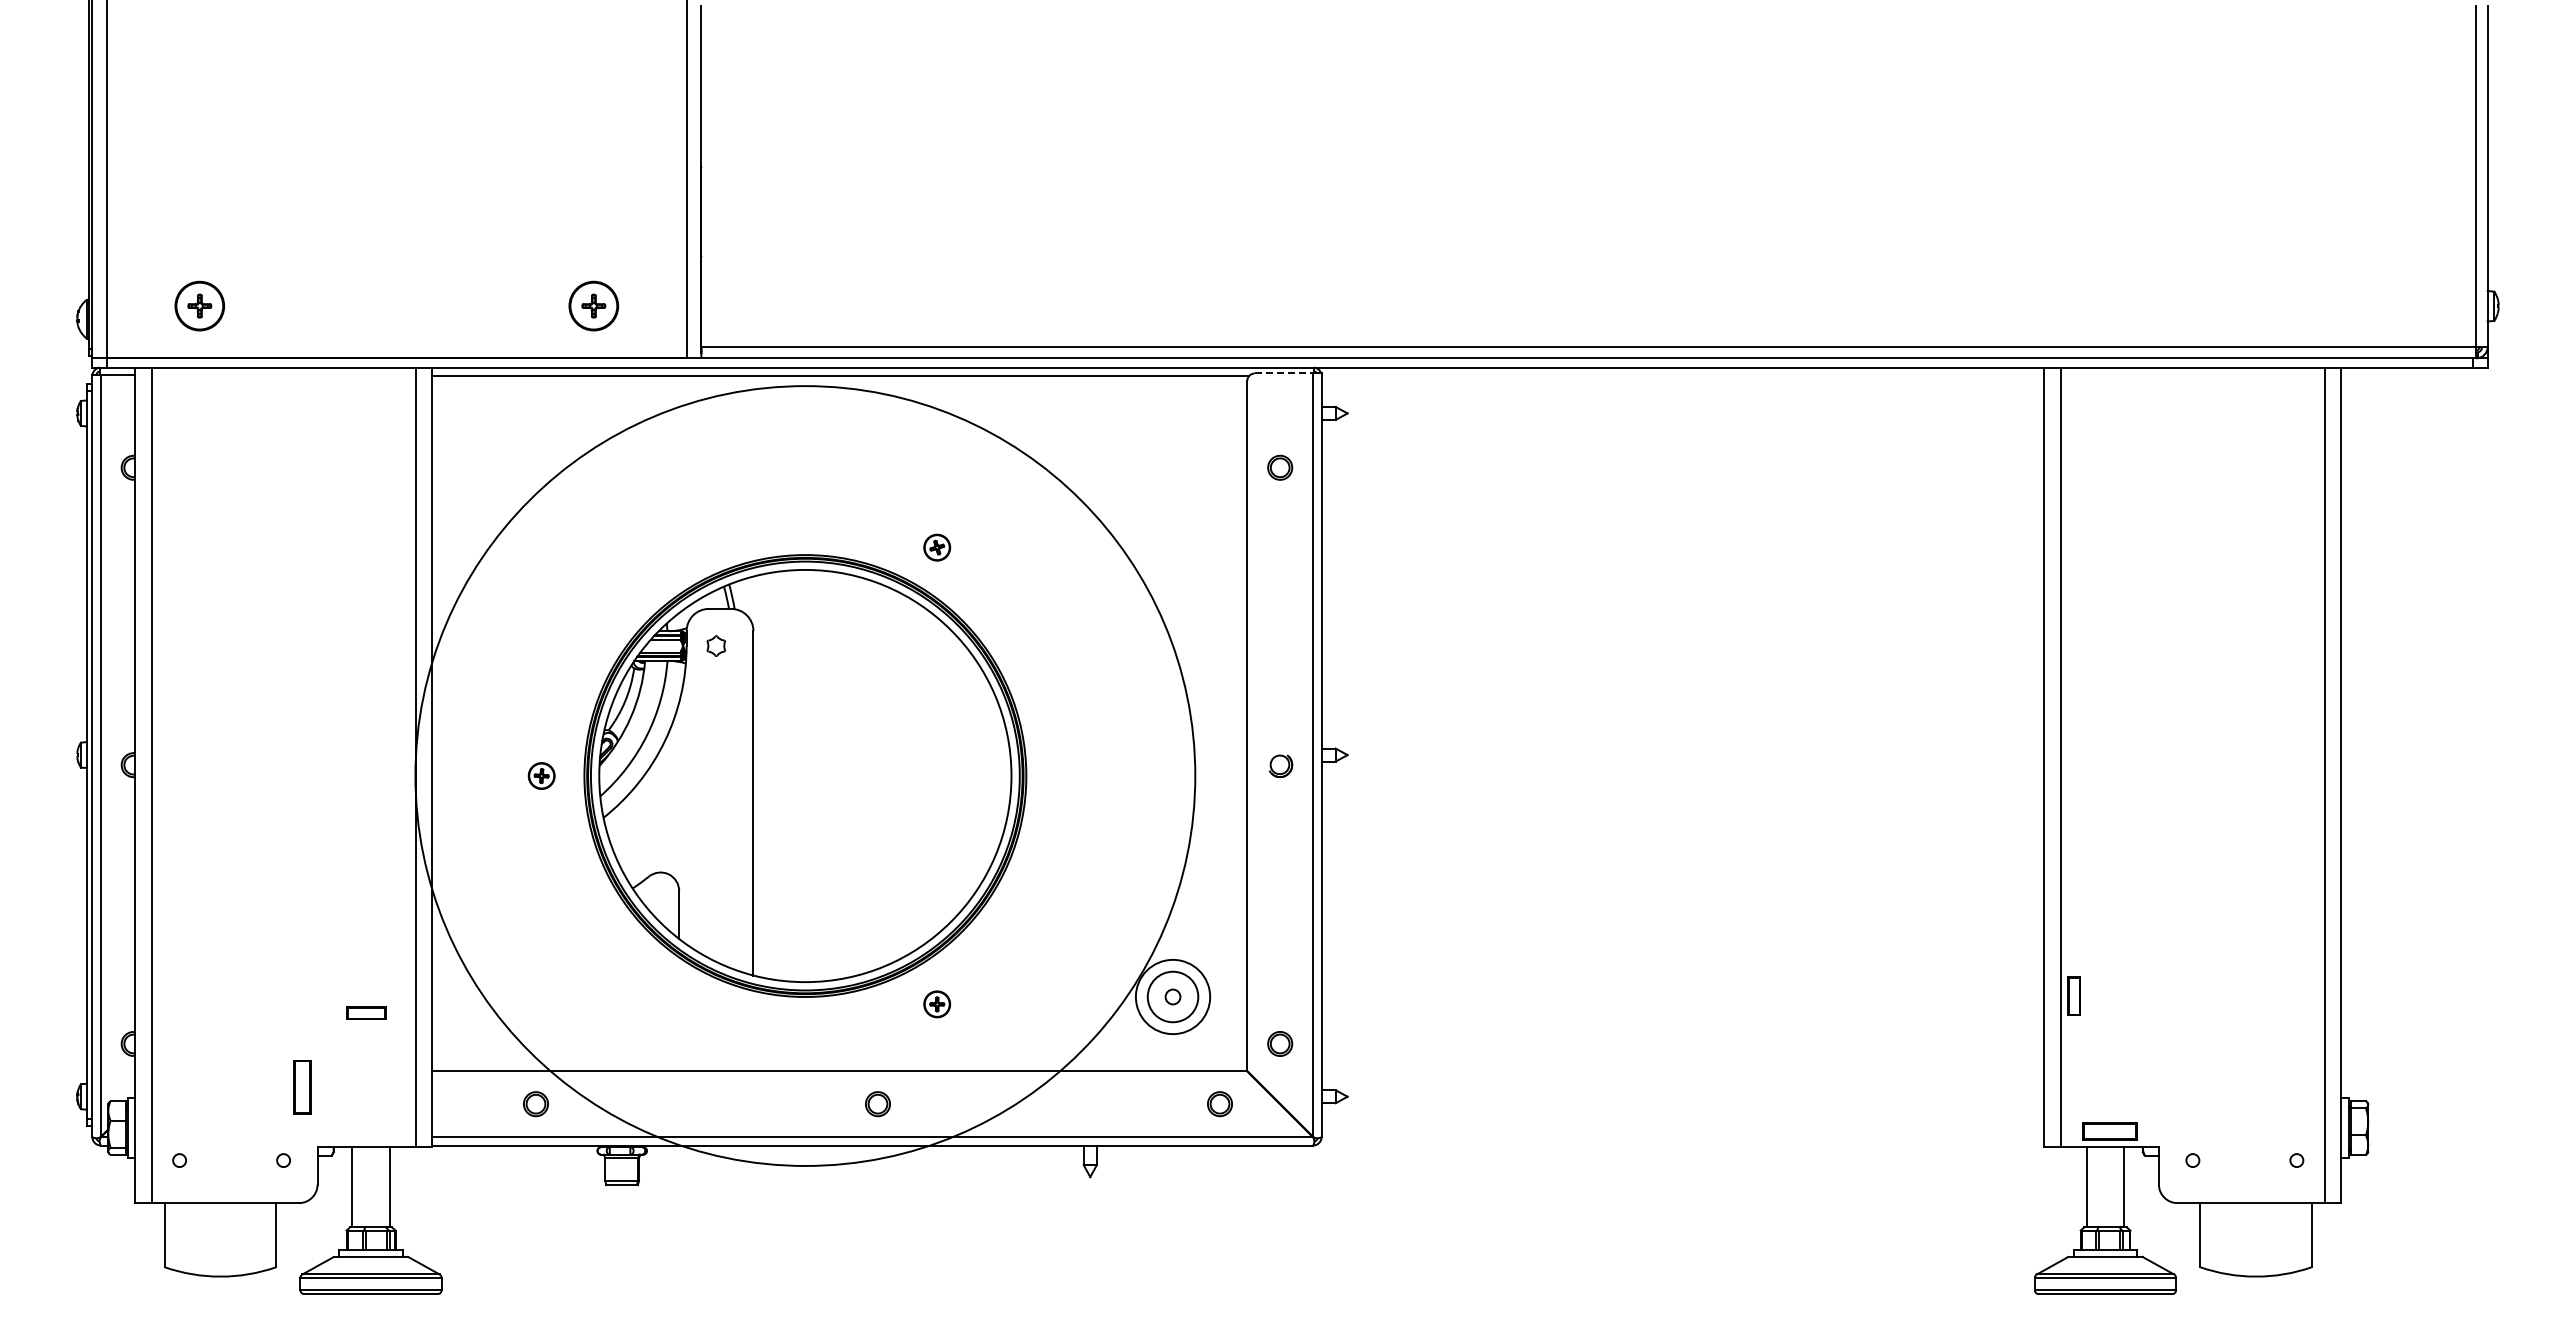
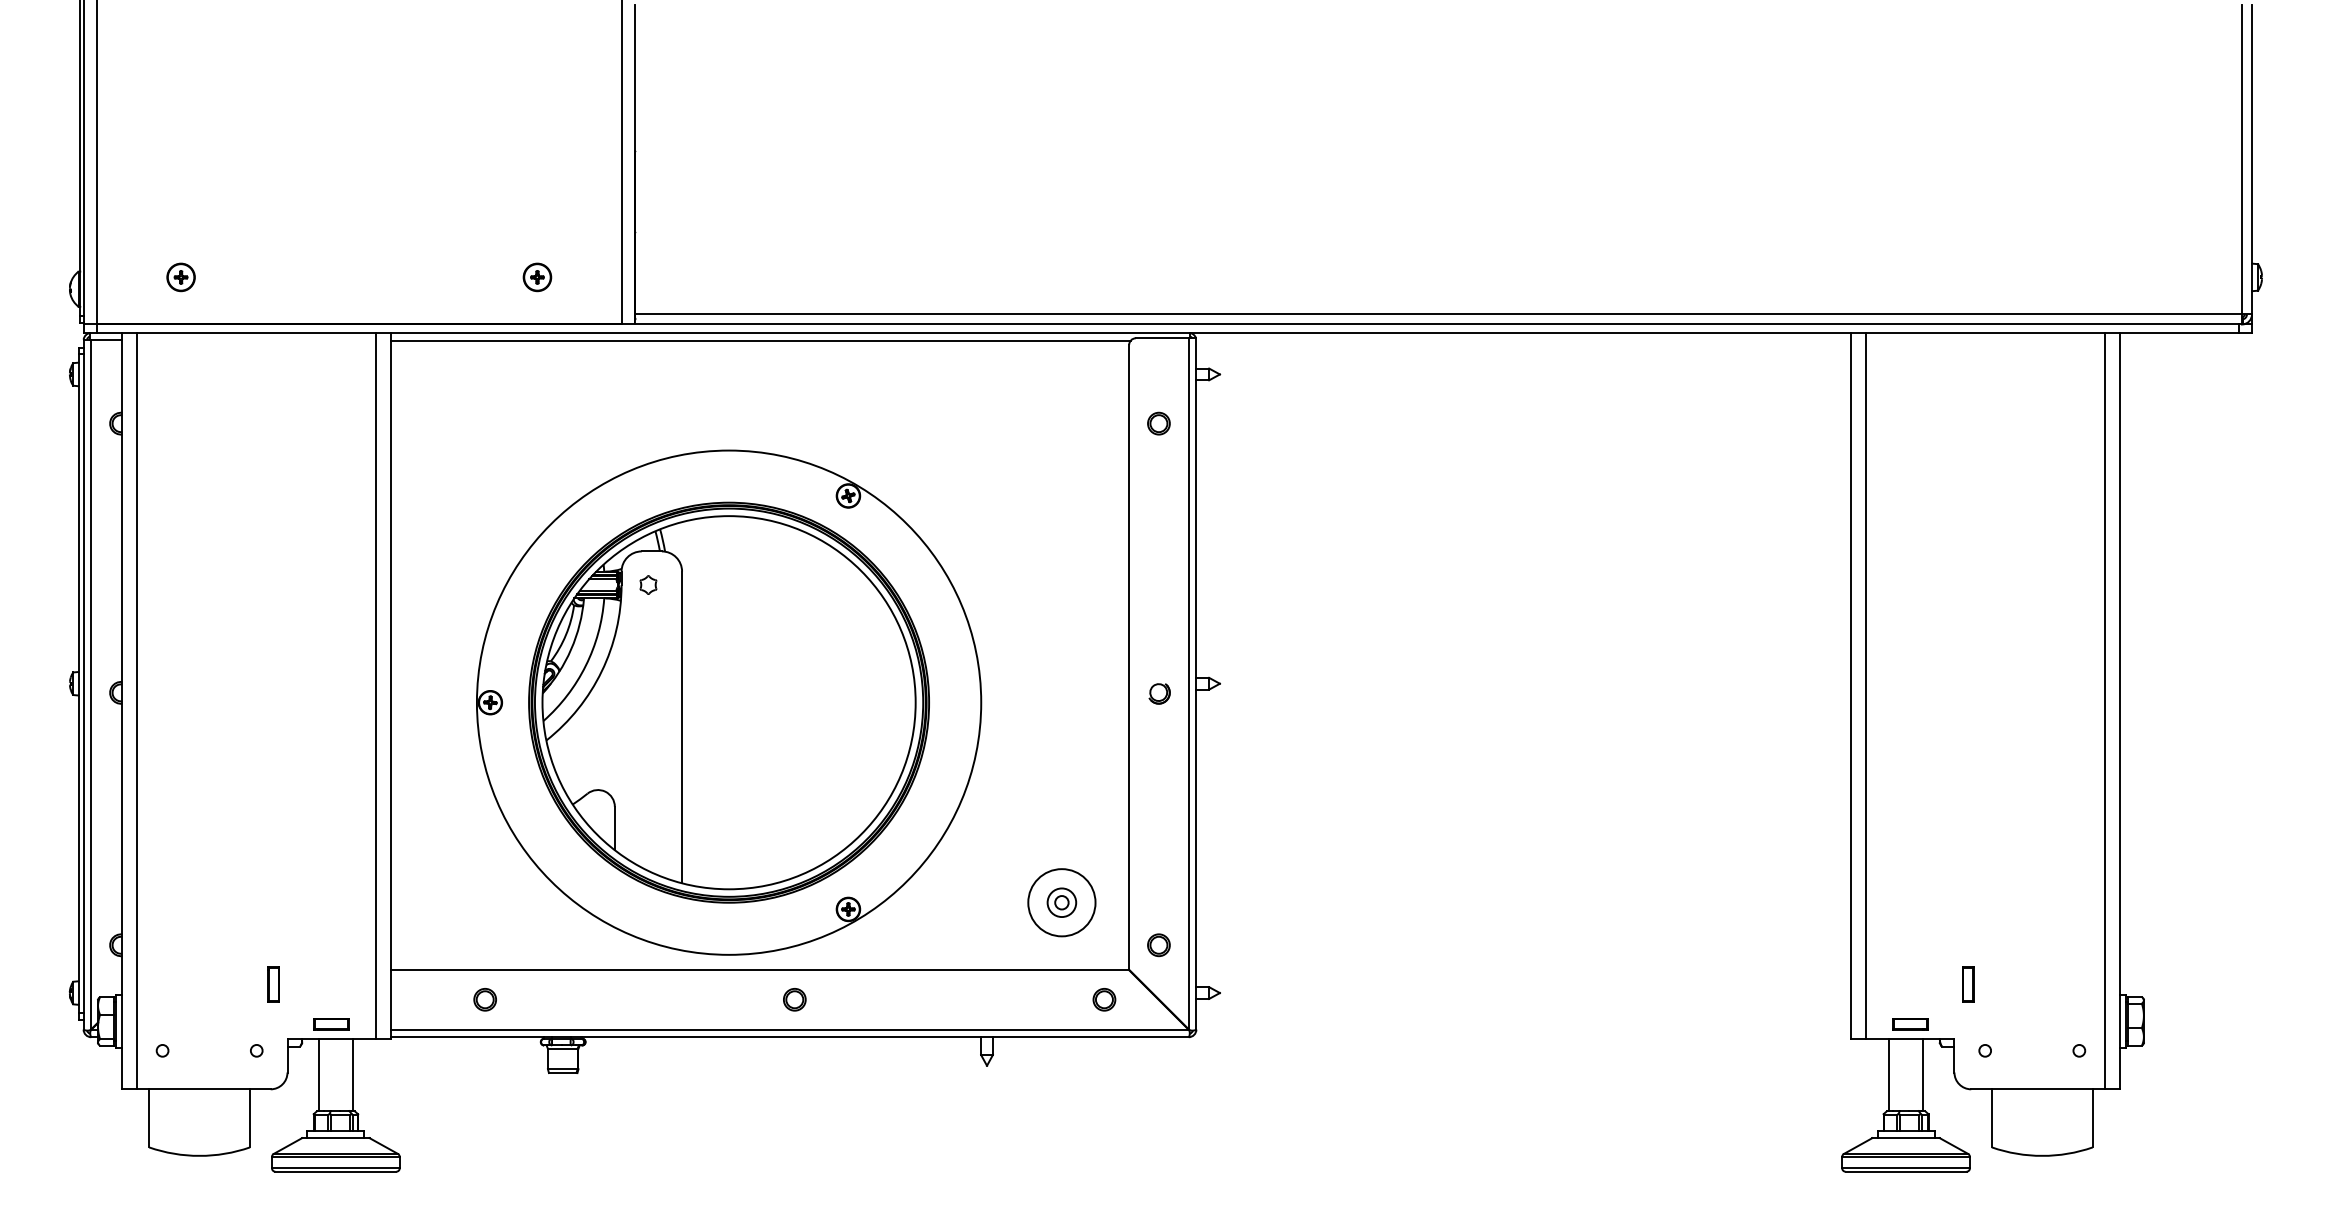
part: (200, 306) -> (181, 277), size x0.62
part: (593, 306) -> (537, 277), size x0.62
line: (1284, 373) -> (1162, 338), dashed -> solid
circle: (804, 775) -> (728, 702), size x0.71
part: (2073, 995) -> (1967, 983), moved
circle: (1172, 996) -> (1061, 902), size x0.62
part: (366, 1012) -> (331, 1023), moved
part: (301, 1086) -> (272, 983), size x0.71
part: (2110, 1130) -> (1910, 1023), size x0.71

